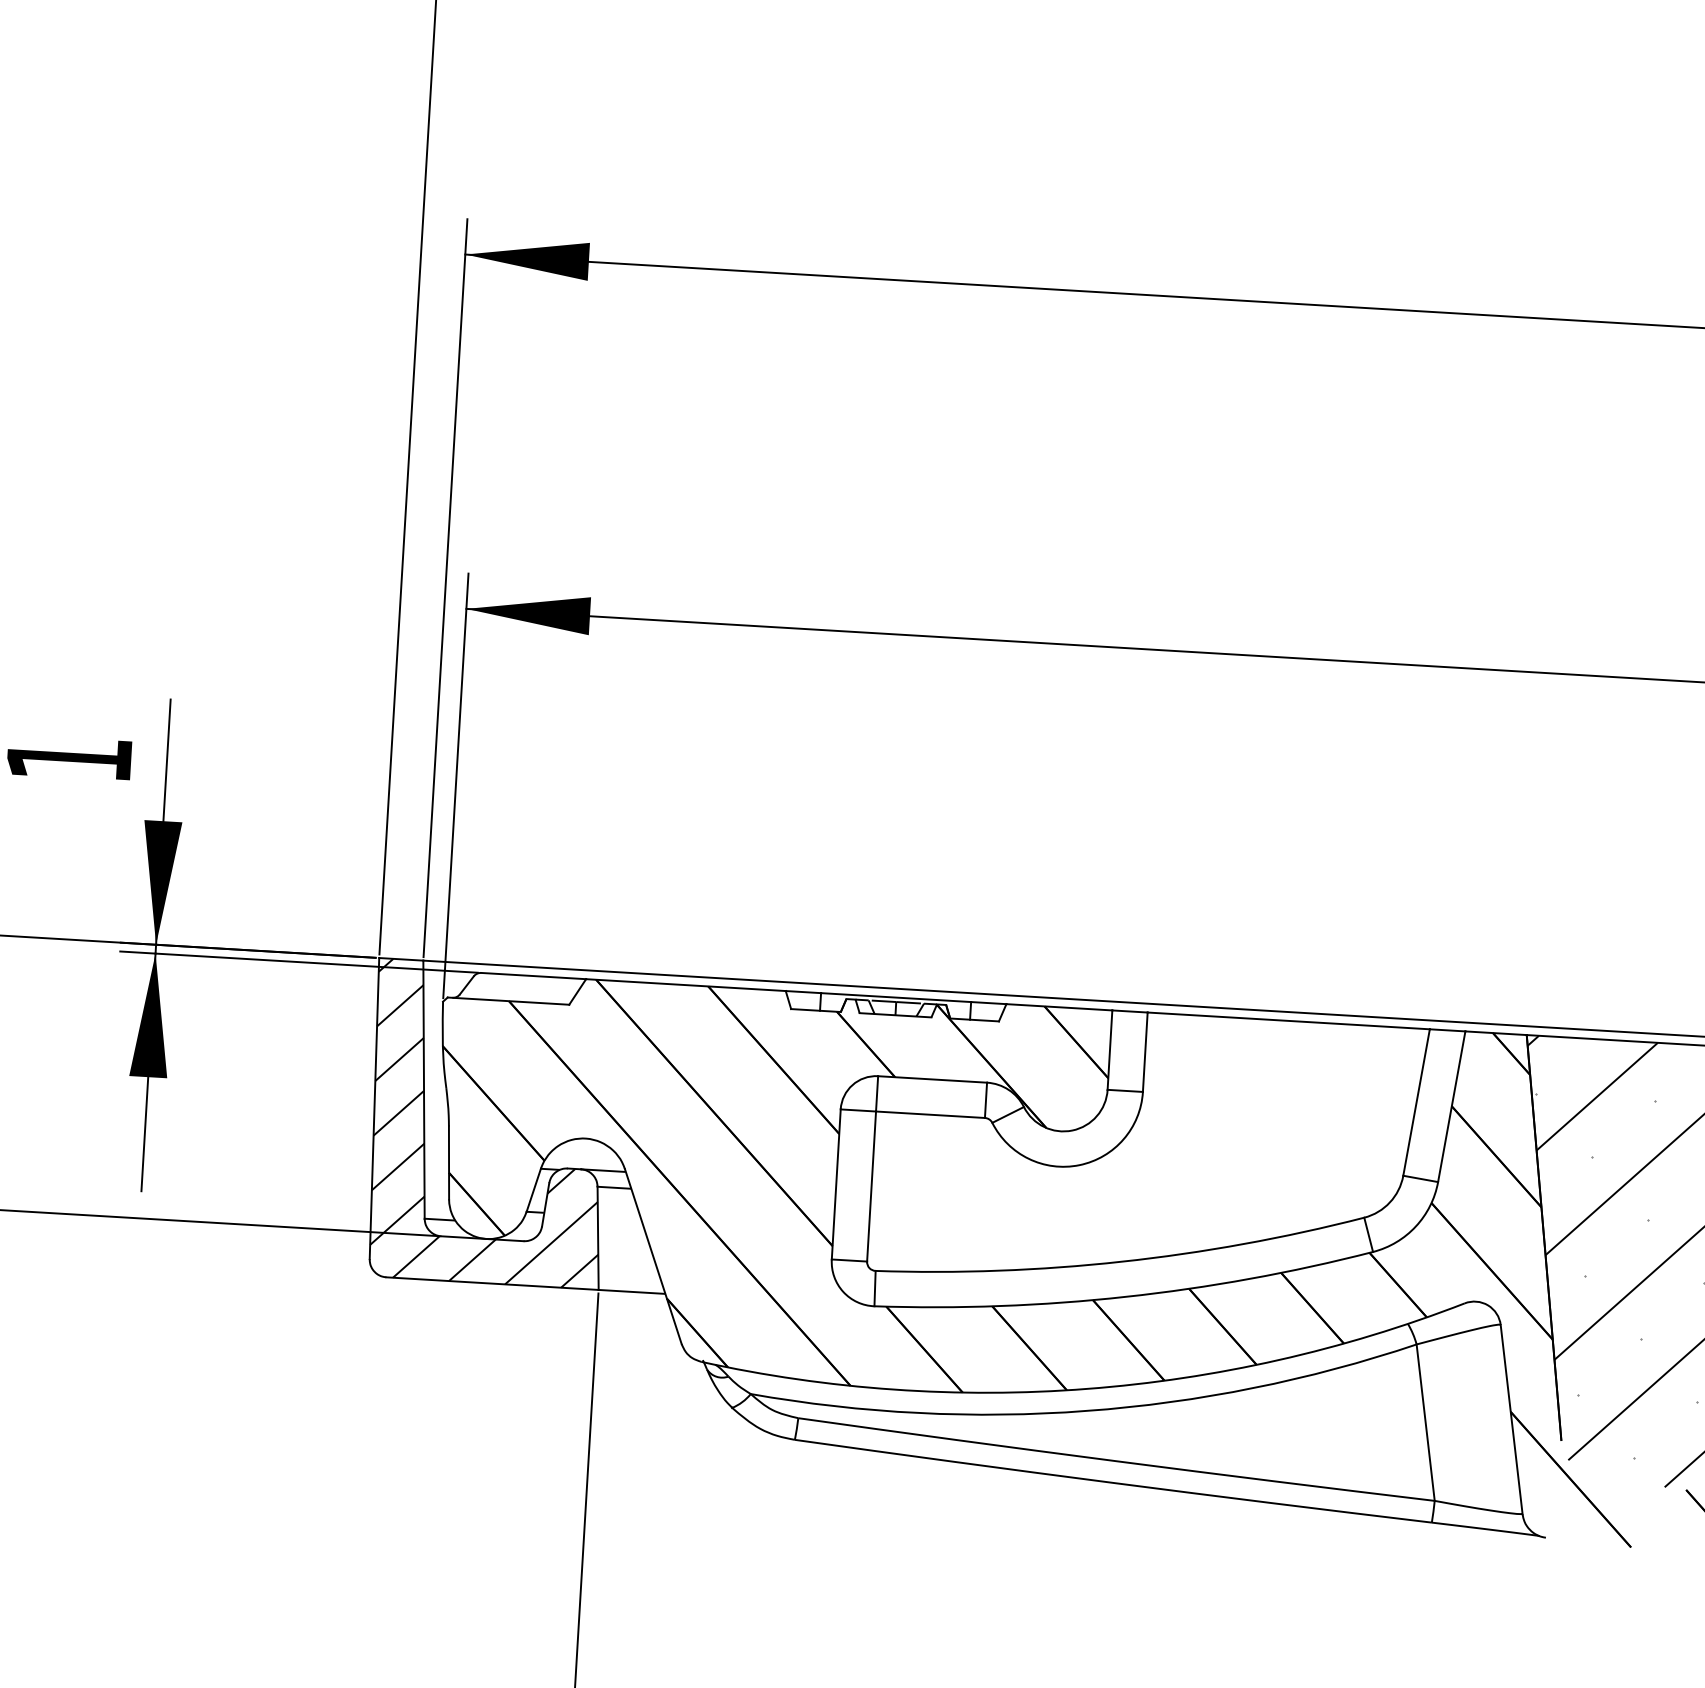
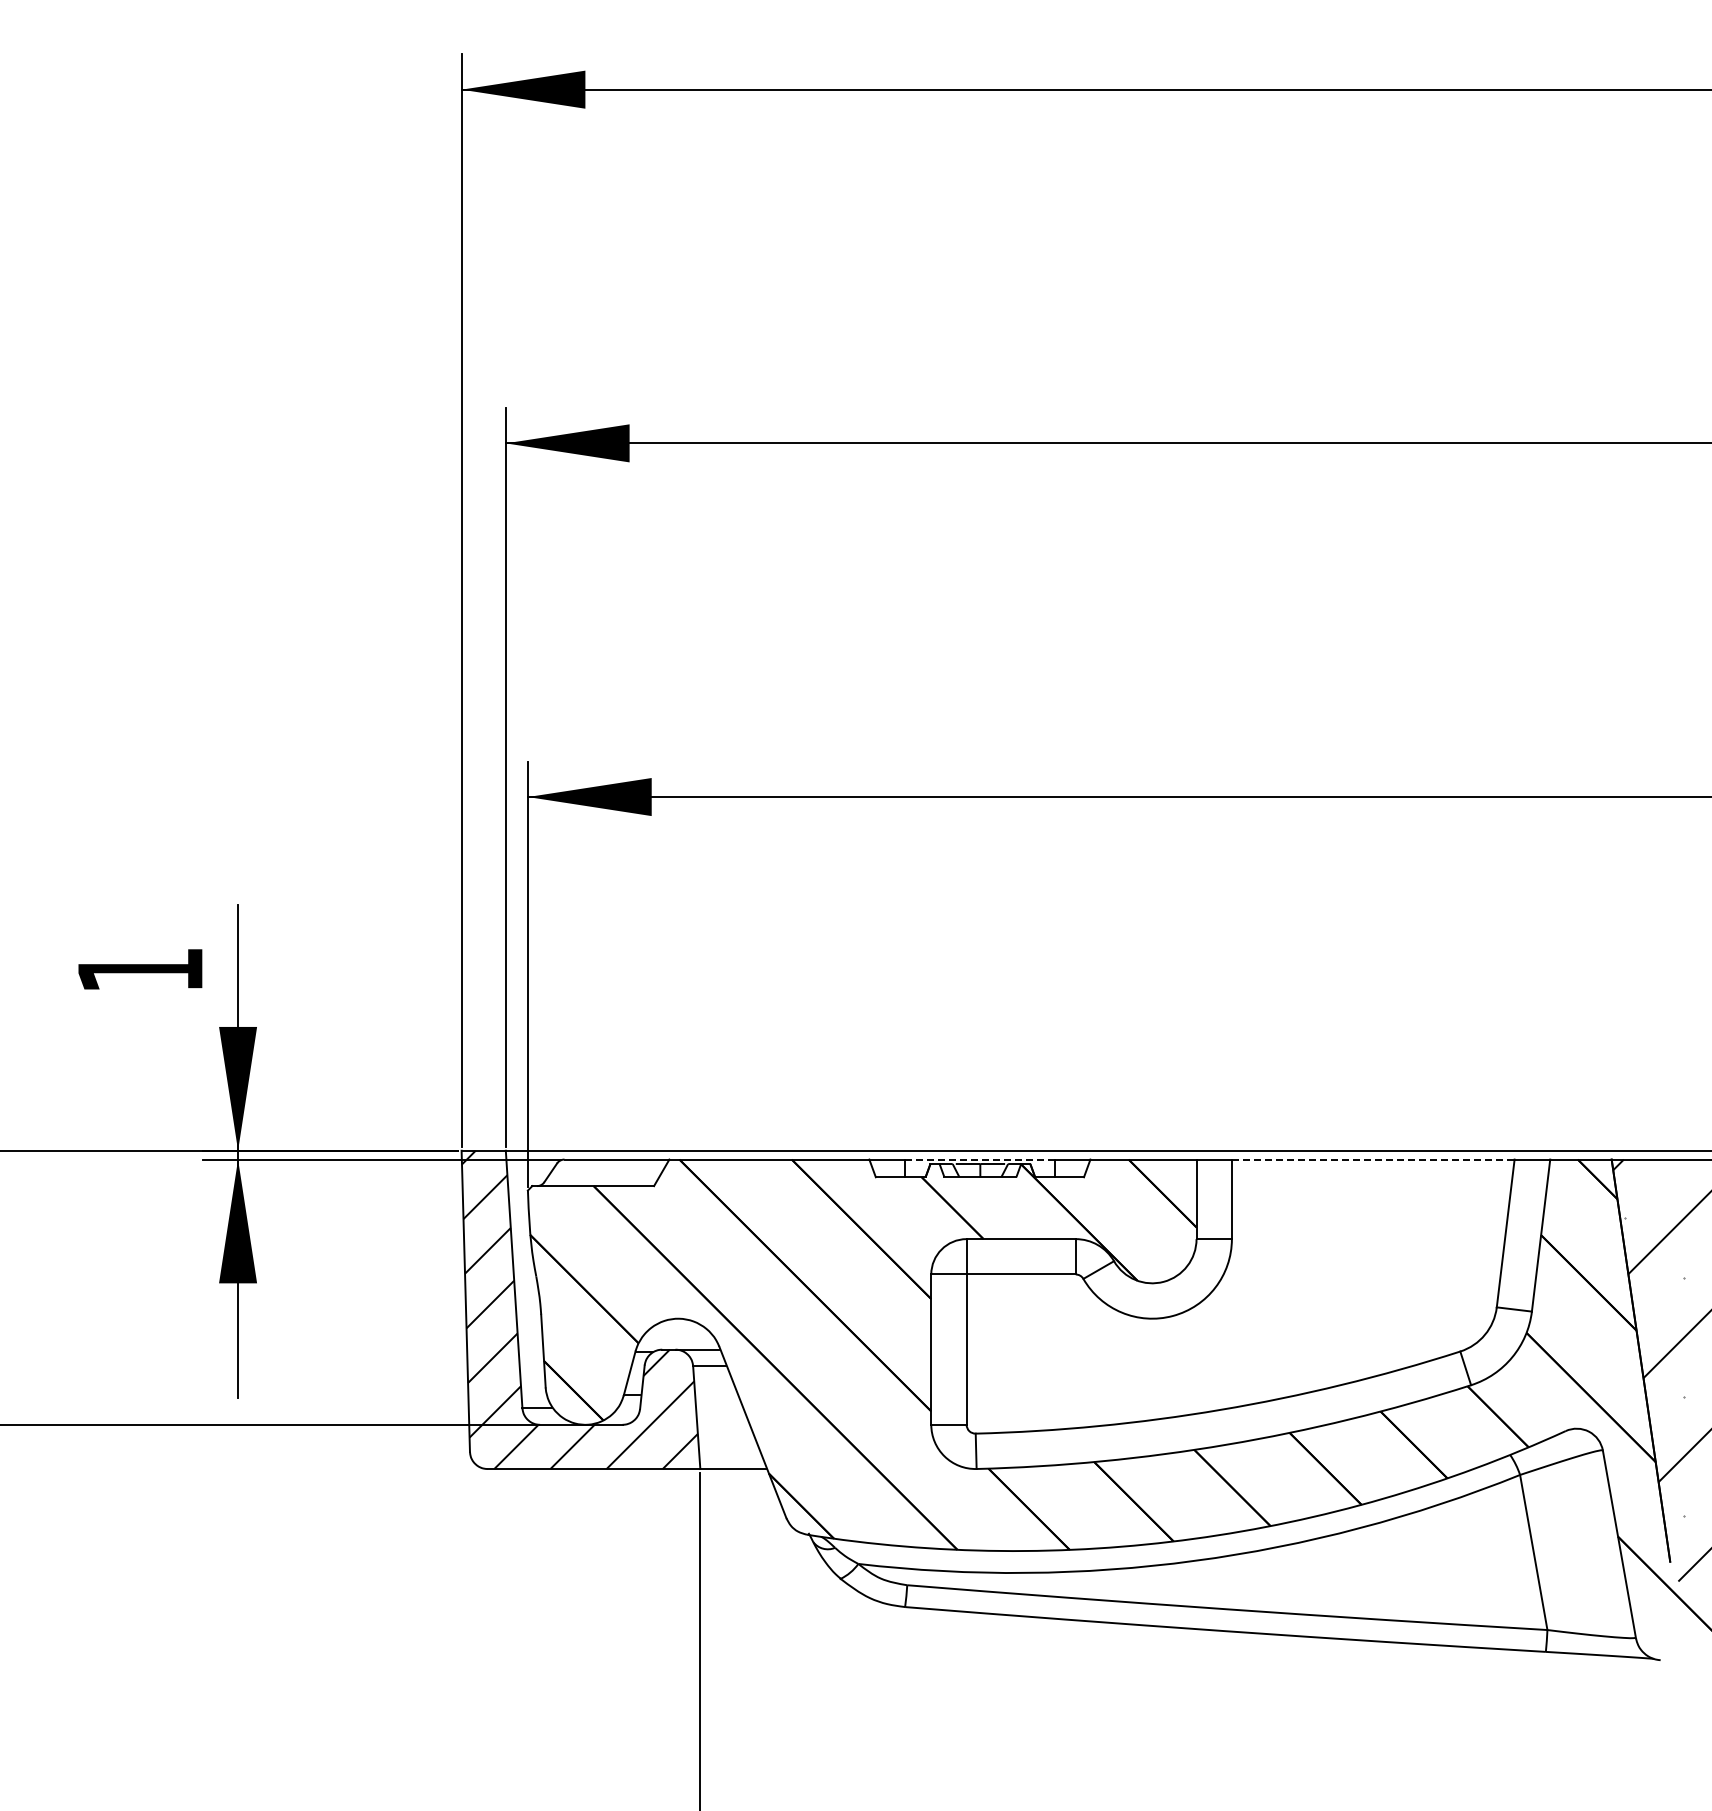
line: (895, 997) -> (979, 1159), solid -> dashed
line: (1288, 1020) -> (1373, 1159), solid -> dashed

